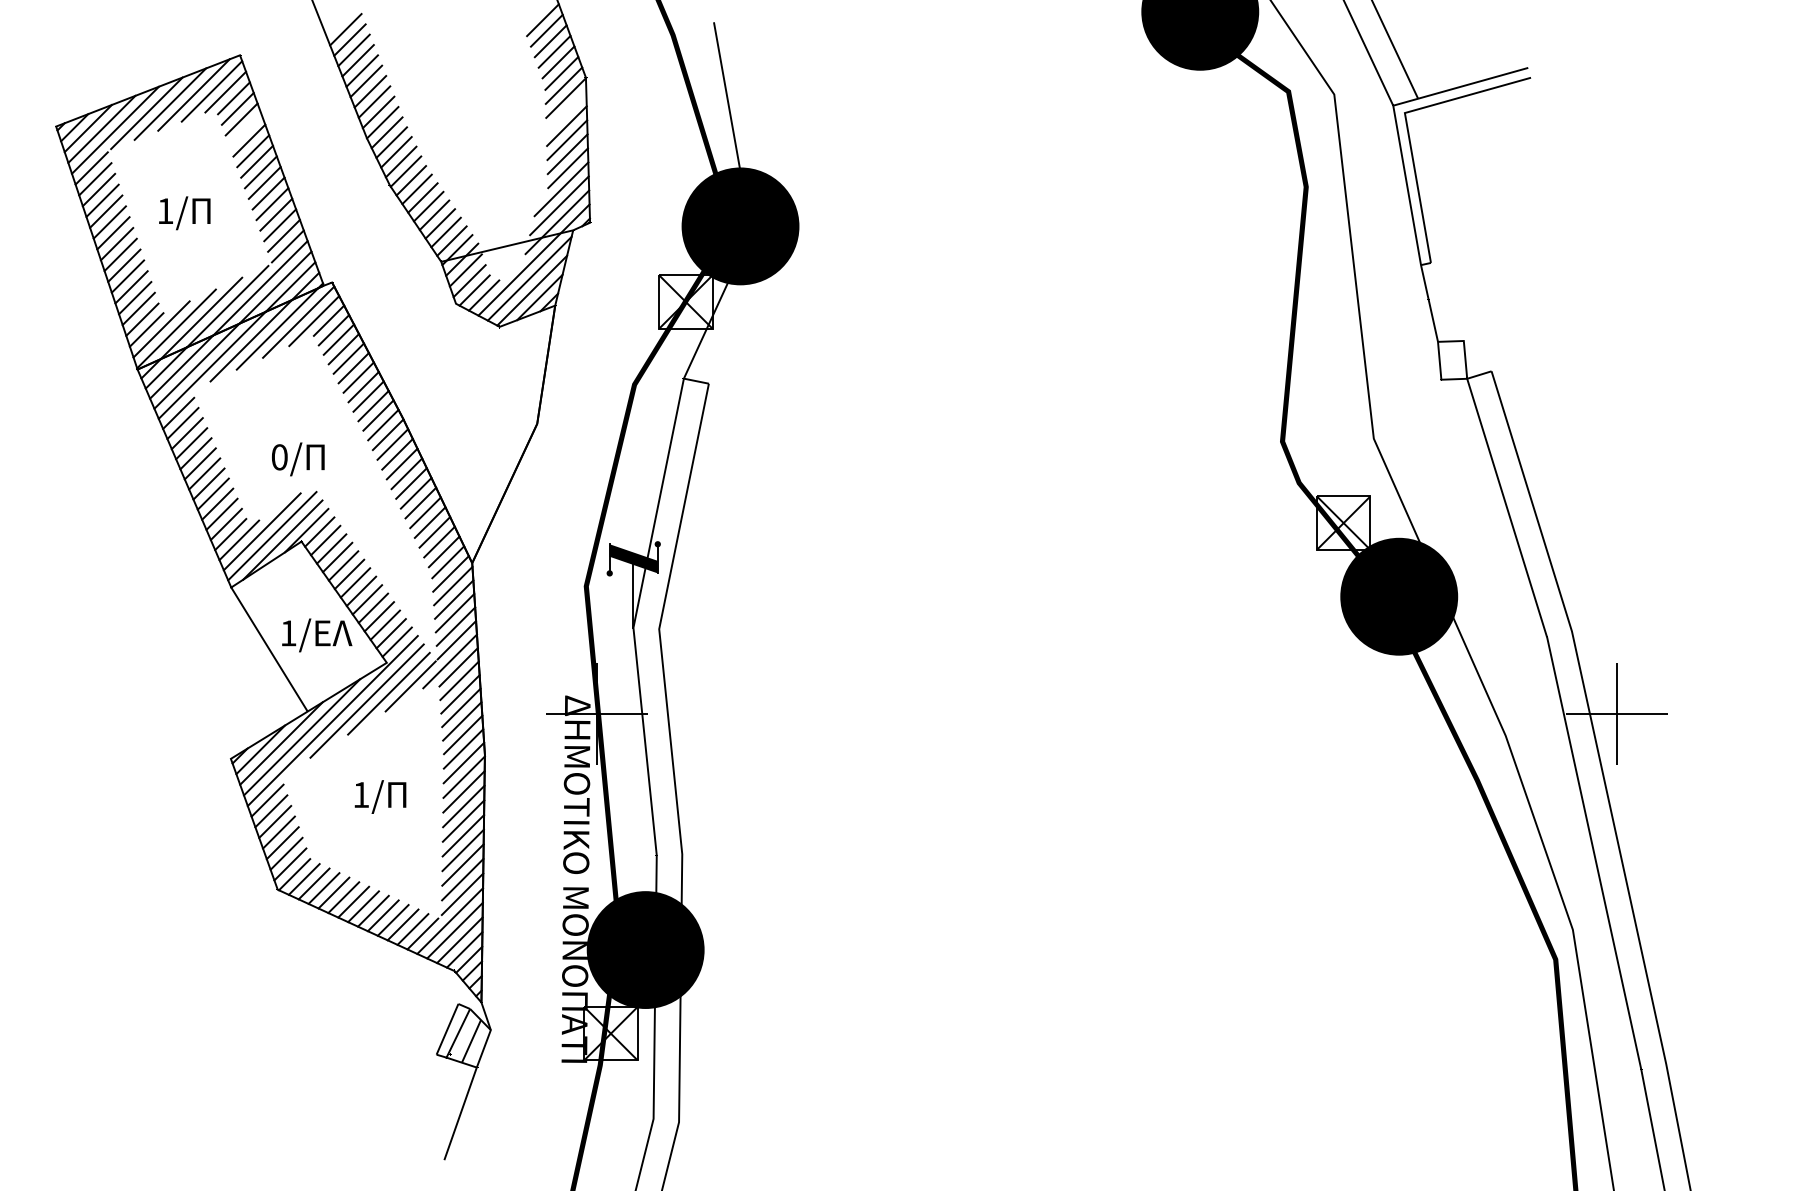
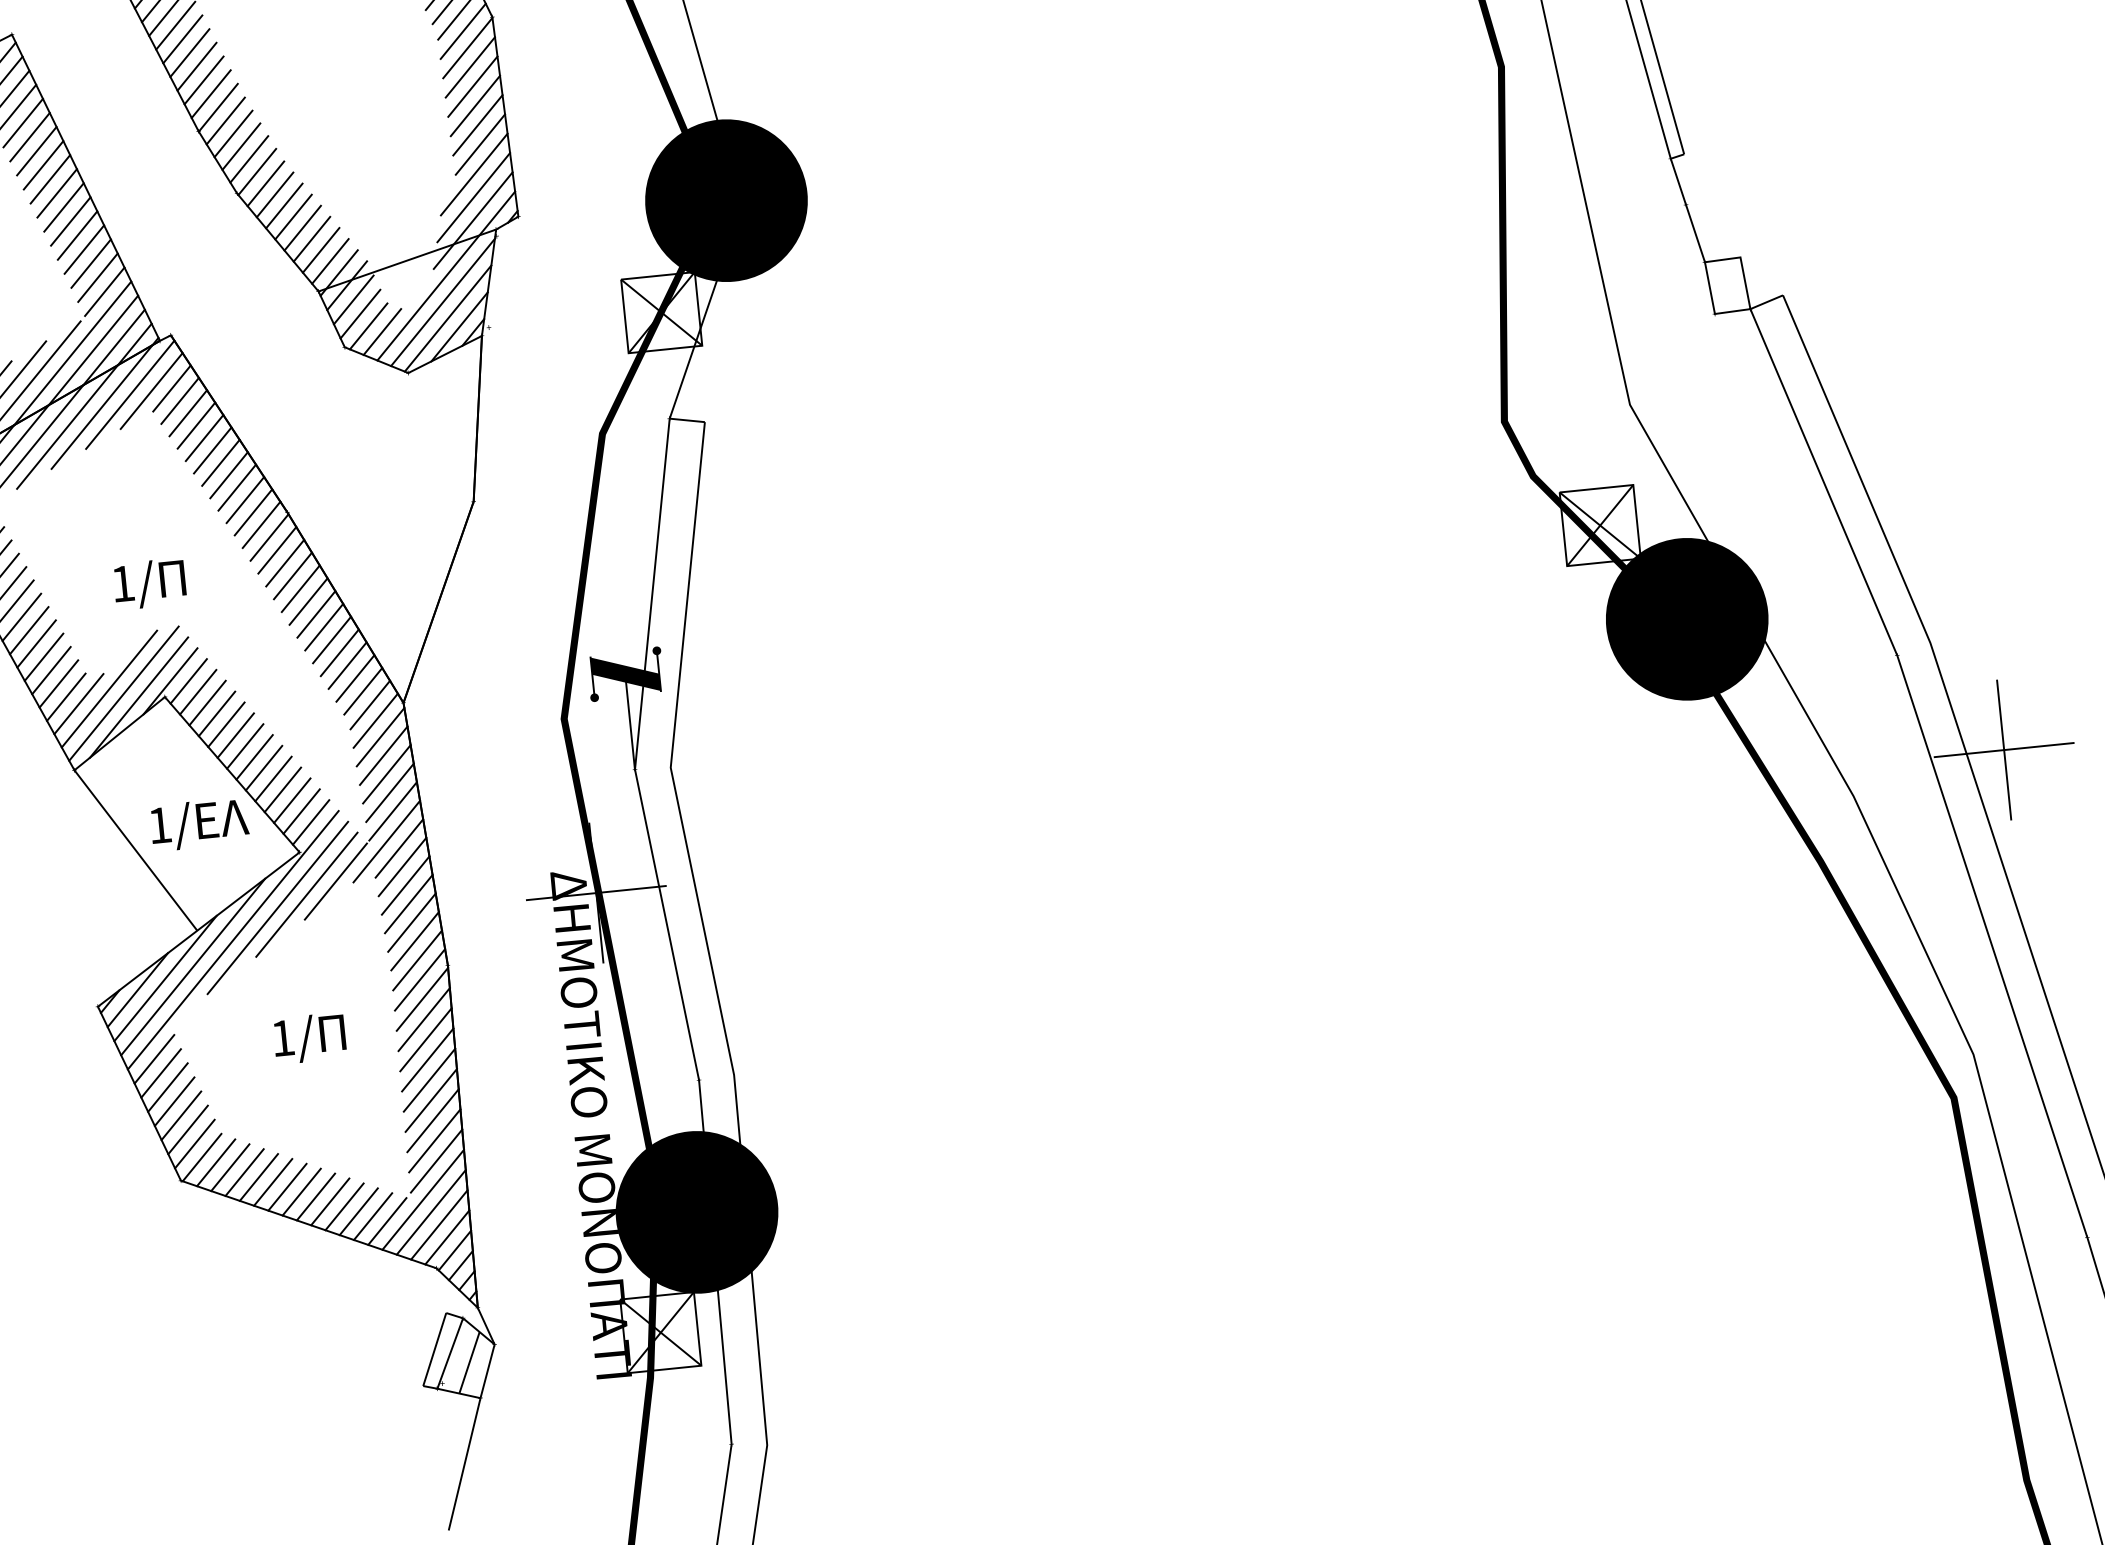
line: (566, 111) -> (470, 66), added
line: (245, 130) -> (30, 137), added
text: (279, 457) -> (122, 584), 0 -> 1

